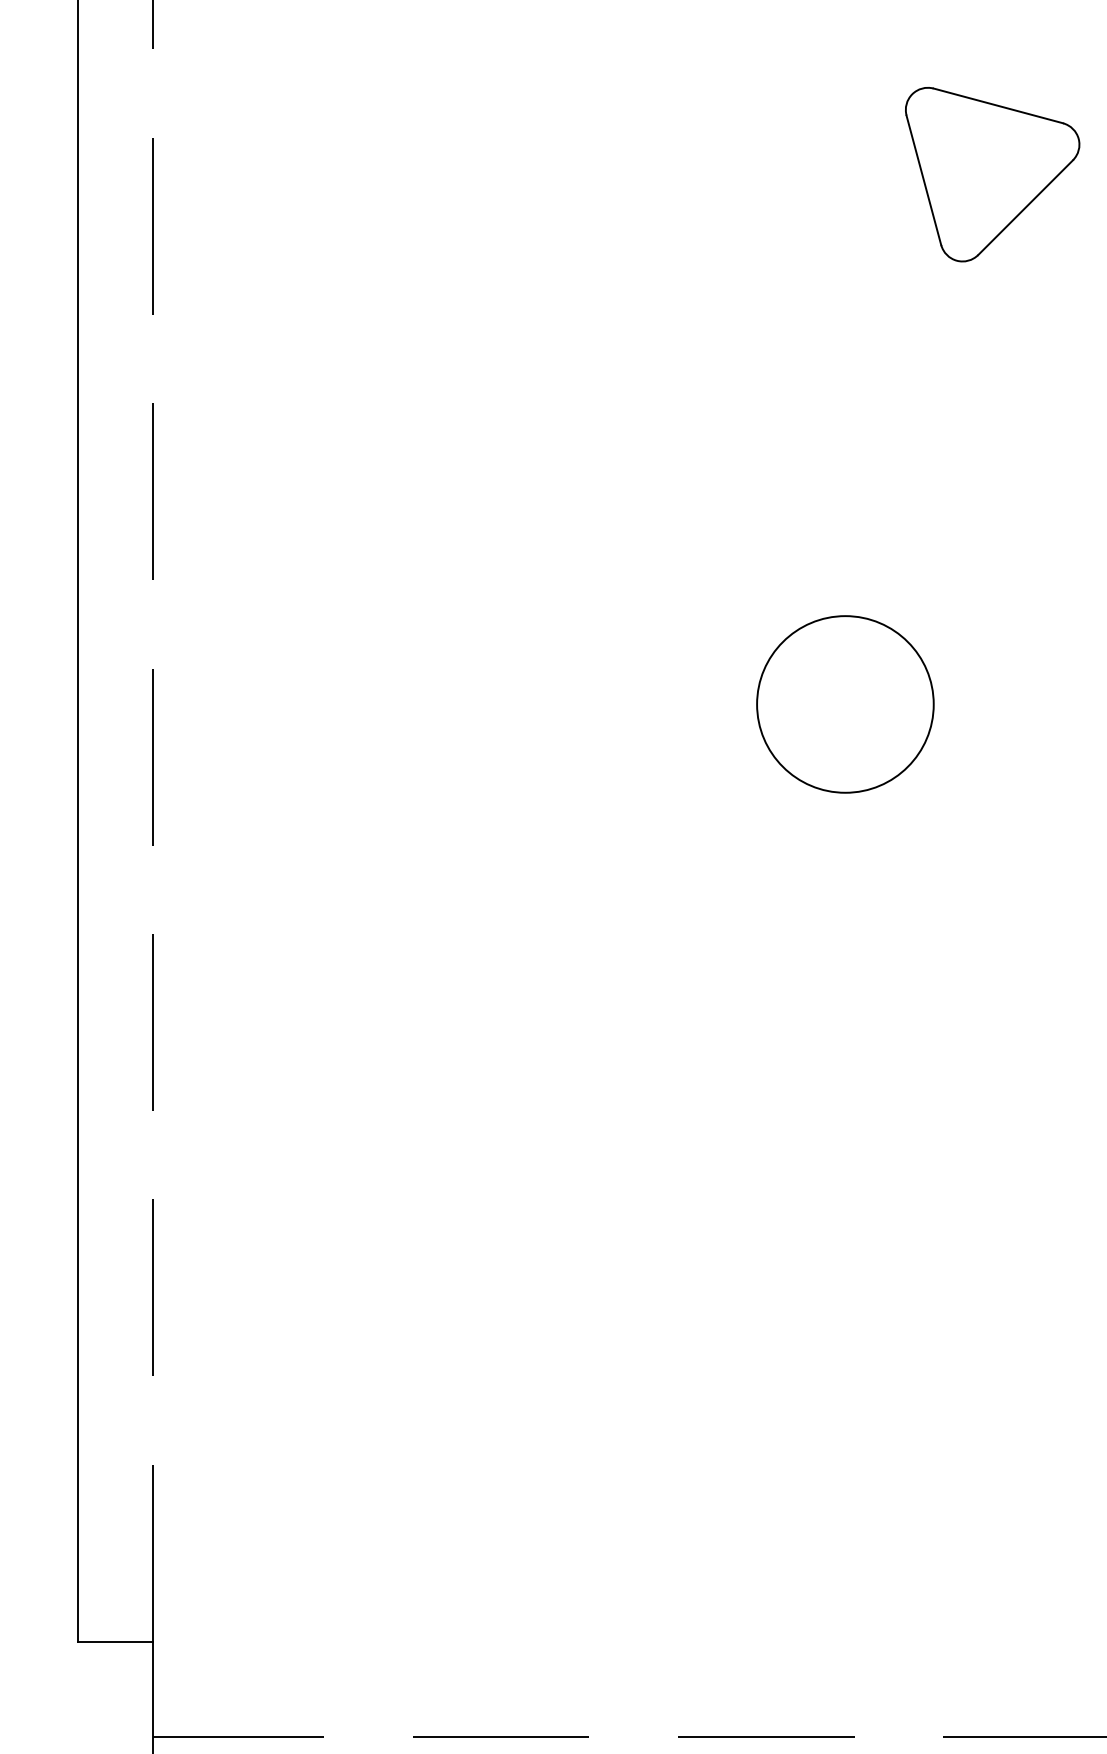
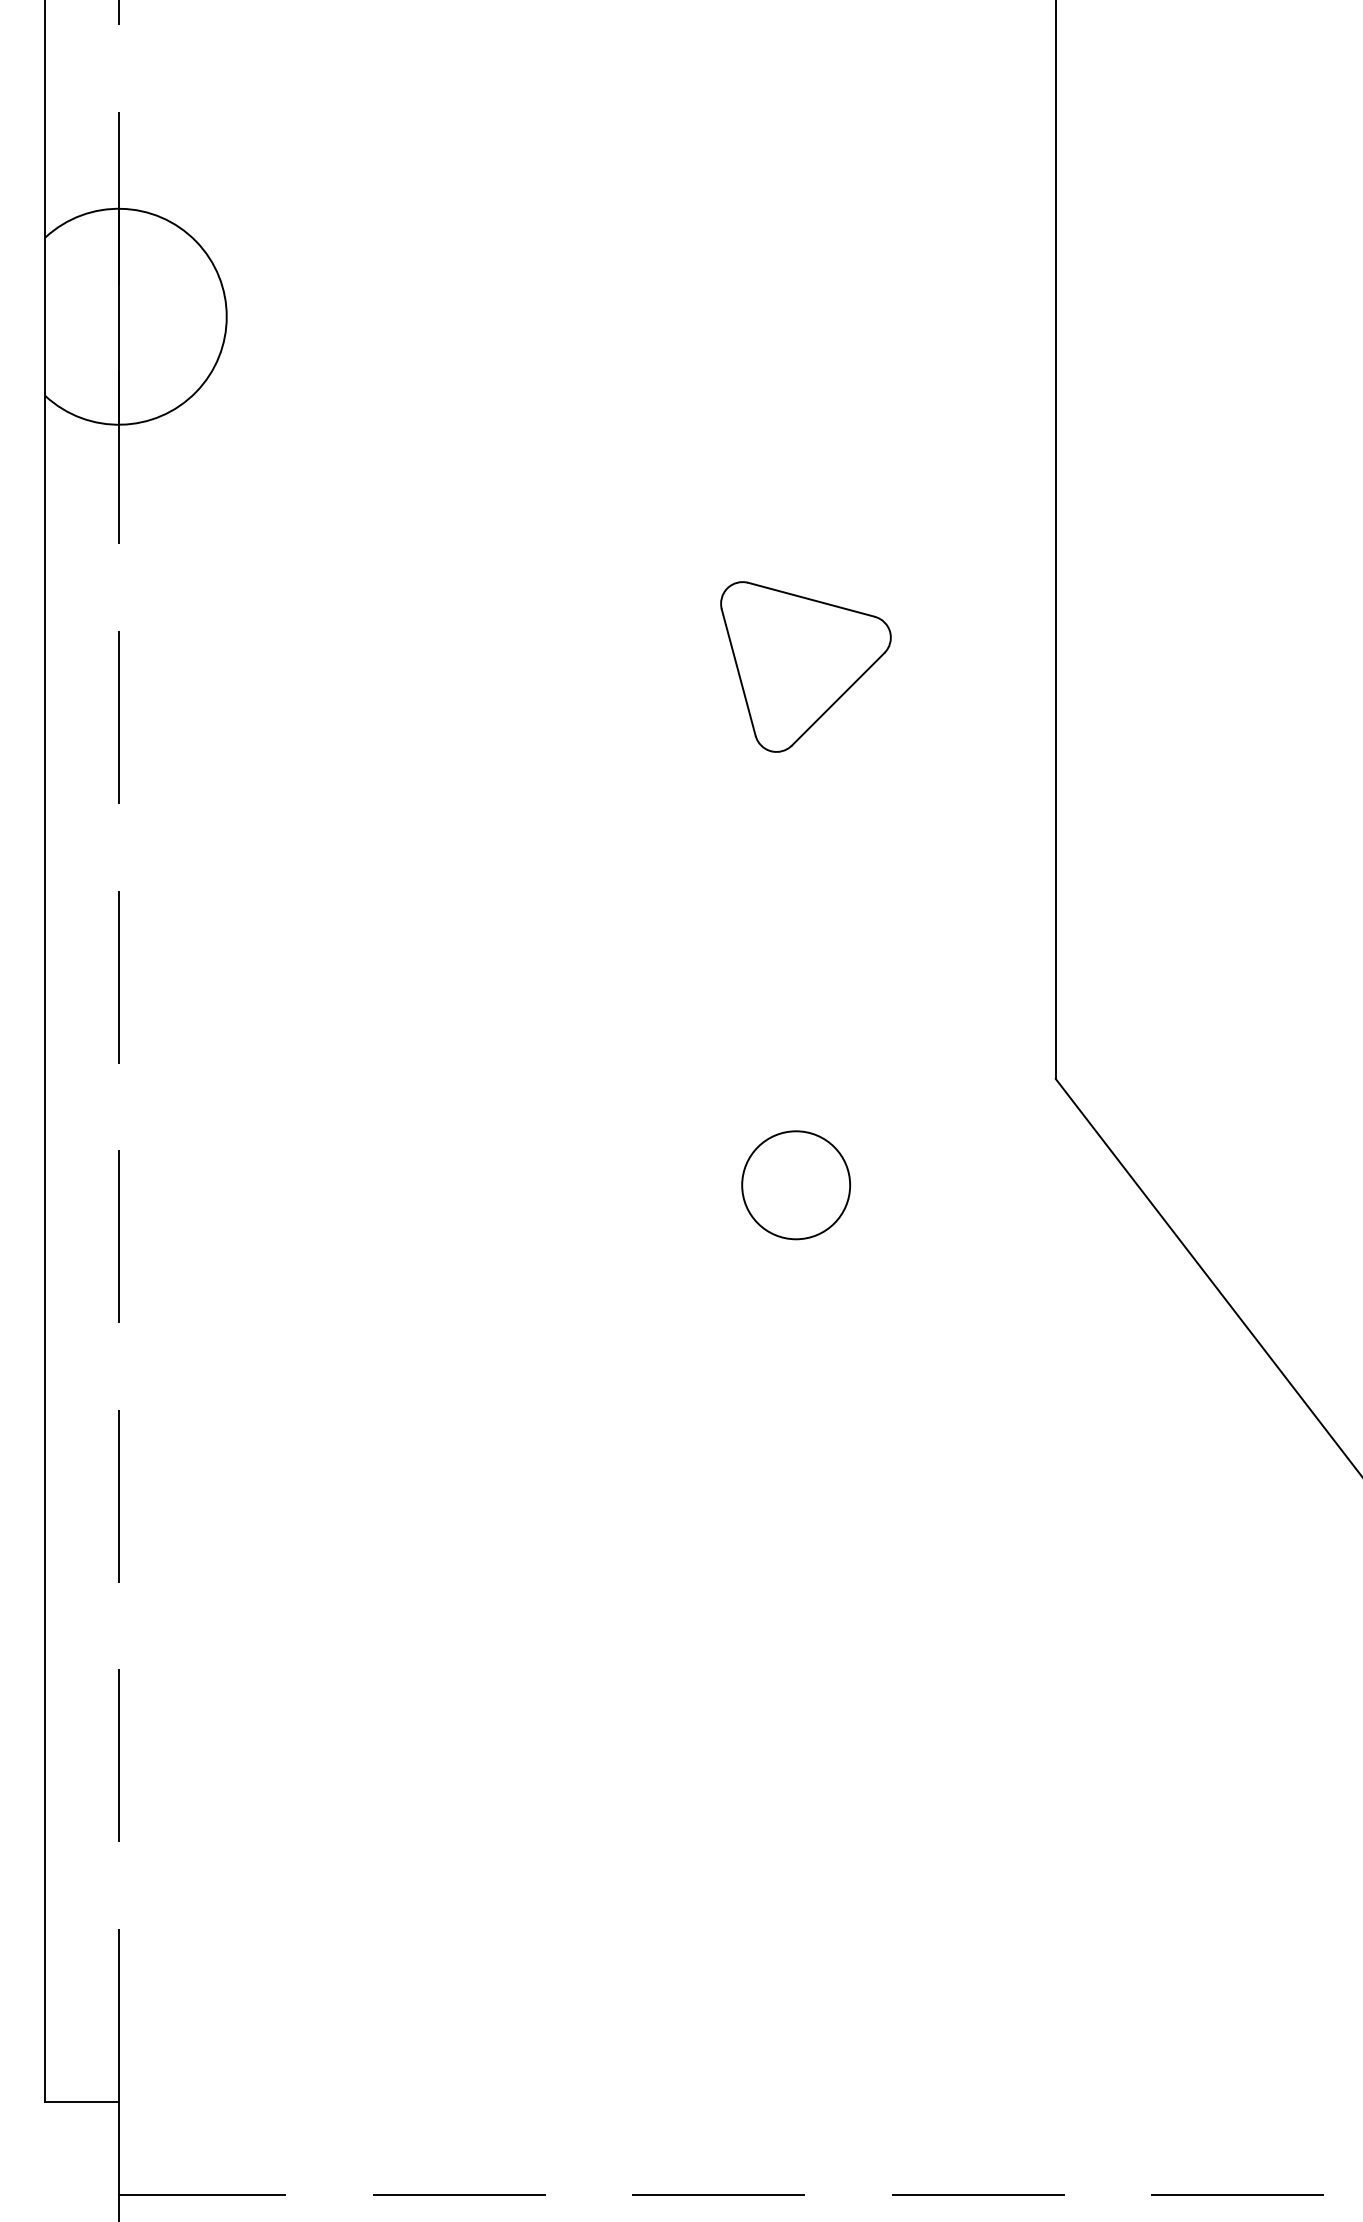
part: (992, 174) -> (805, 666), moved
circle: (845, 704) -> (796, 1185), size x0.62

